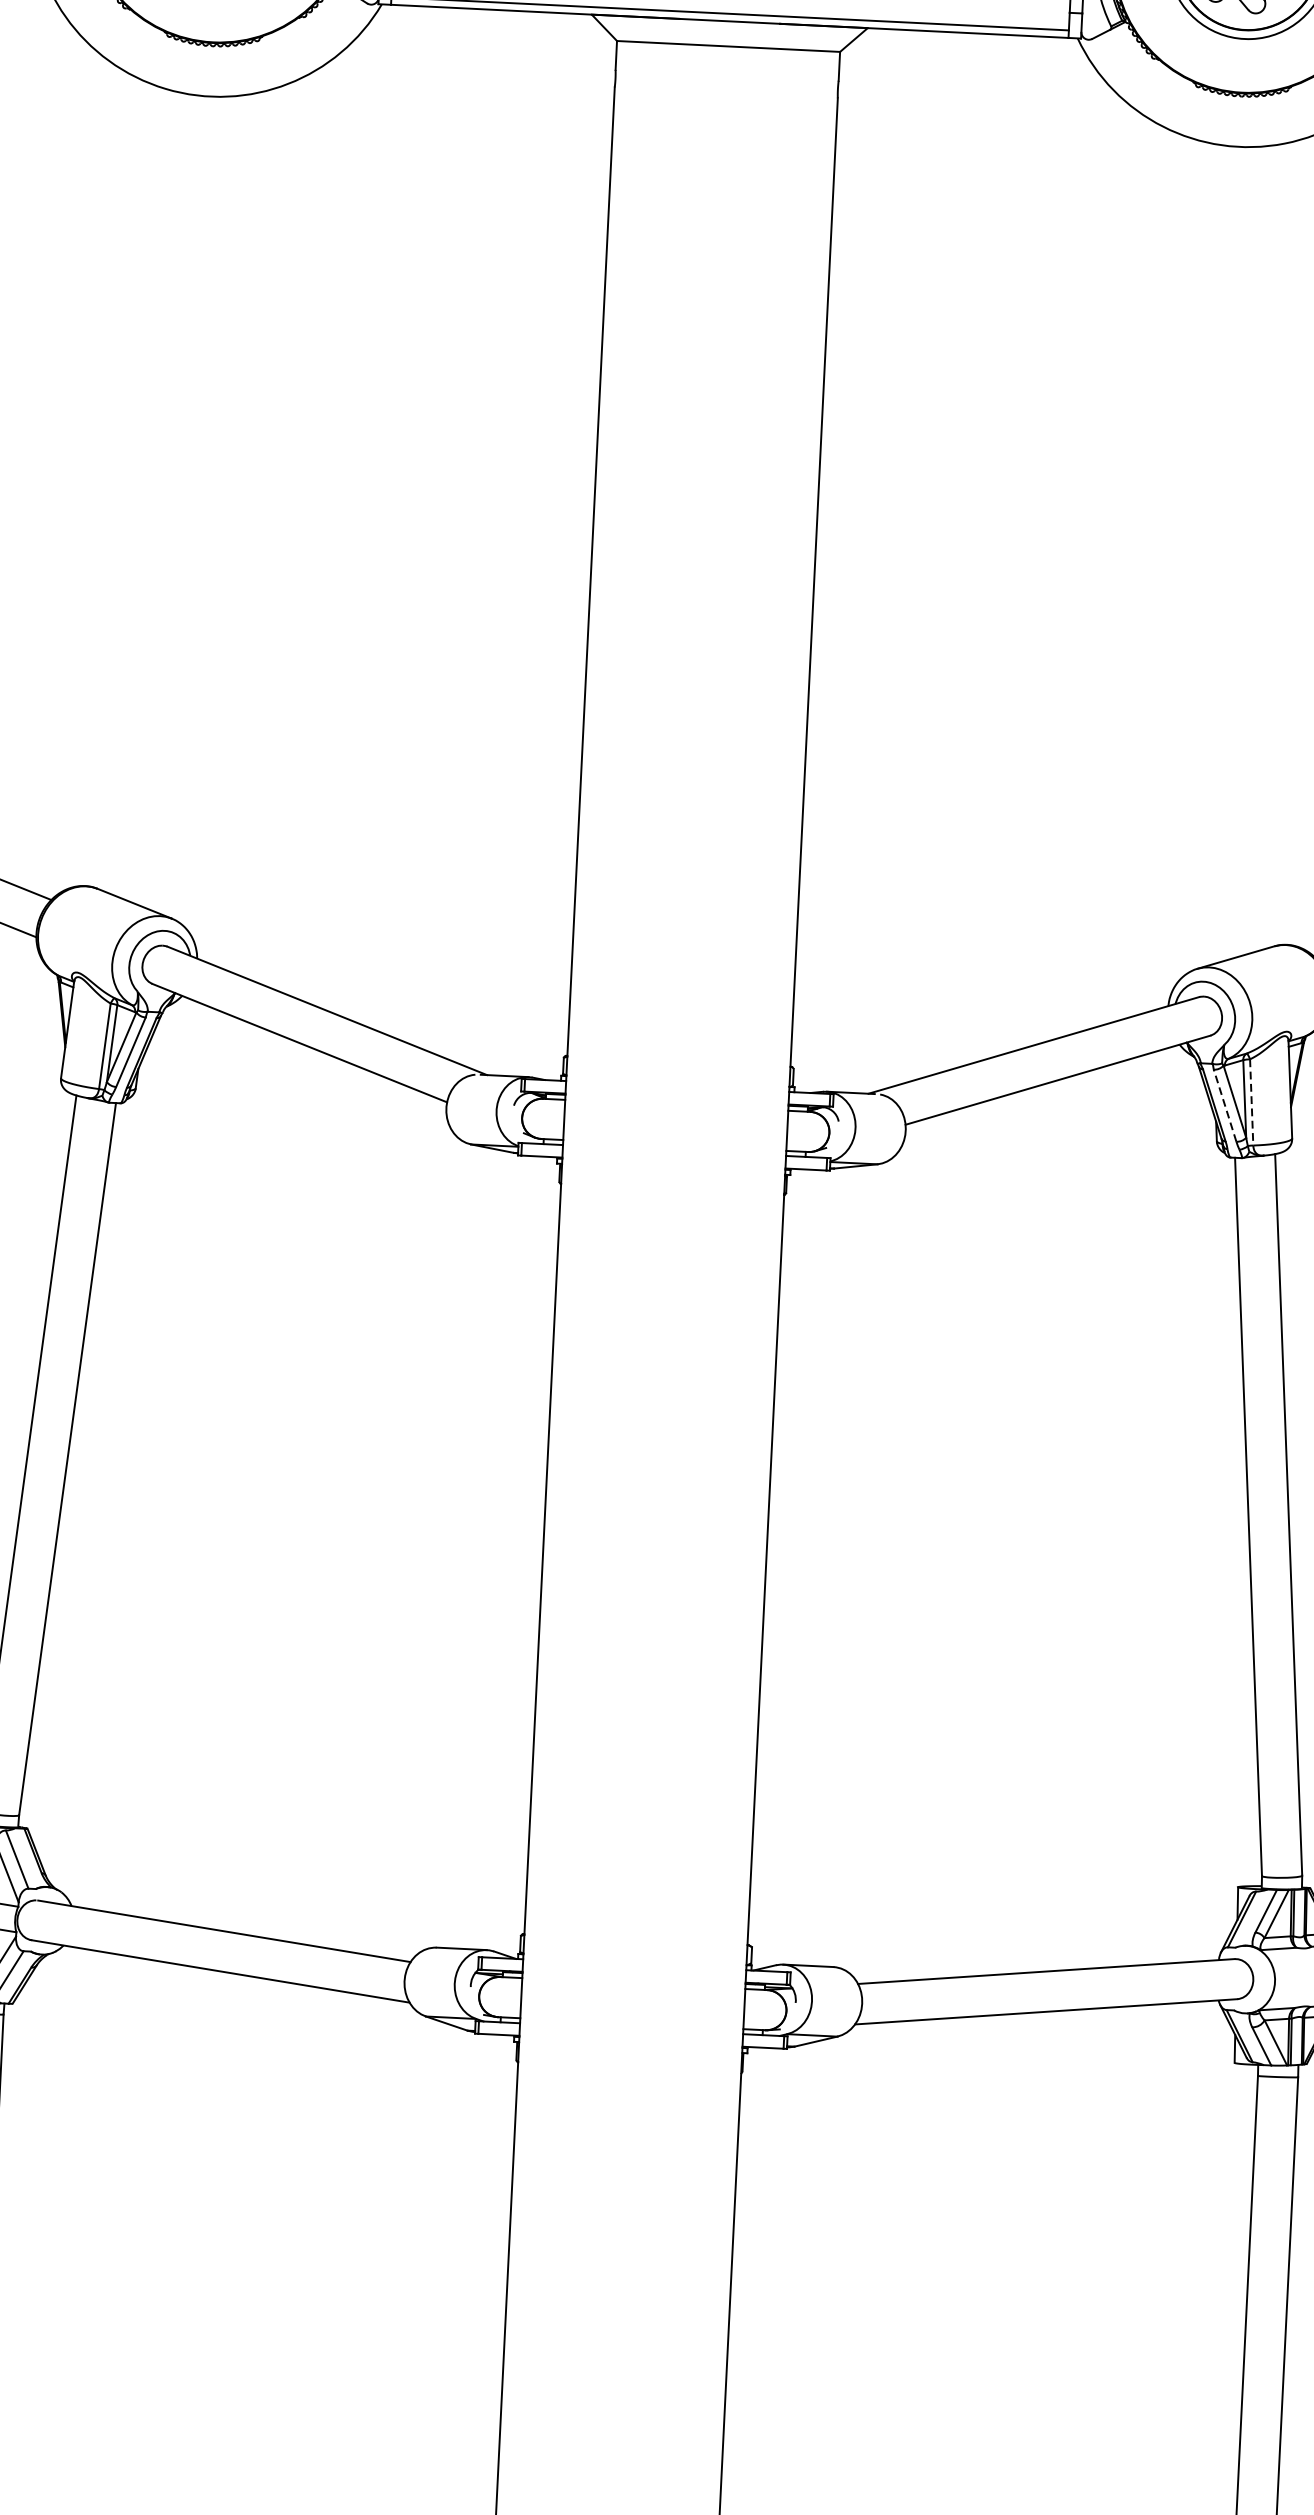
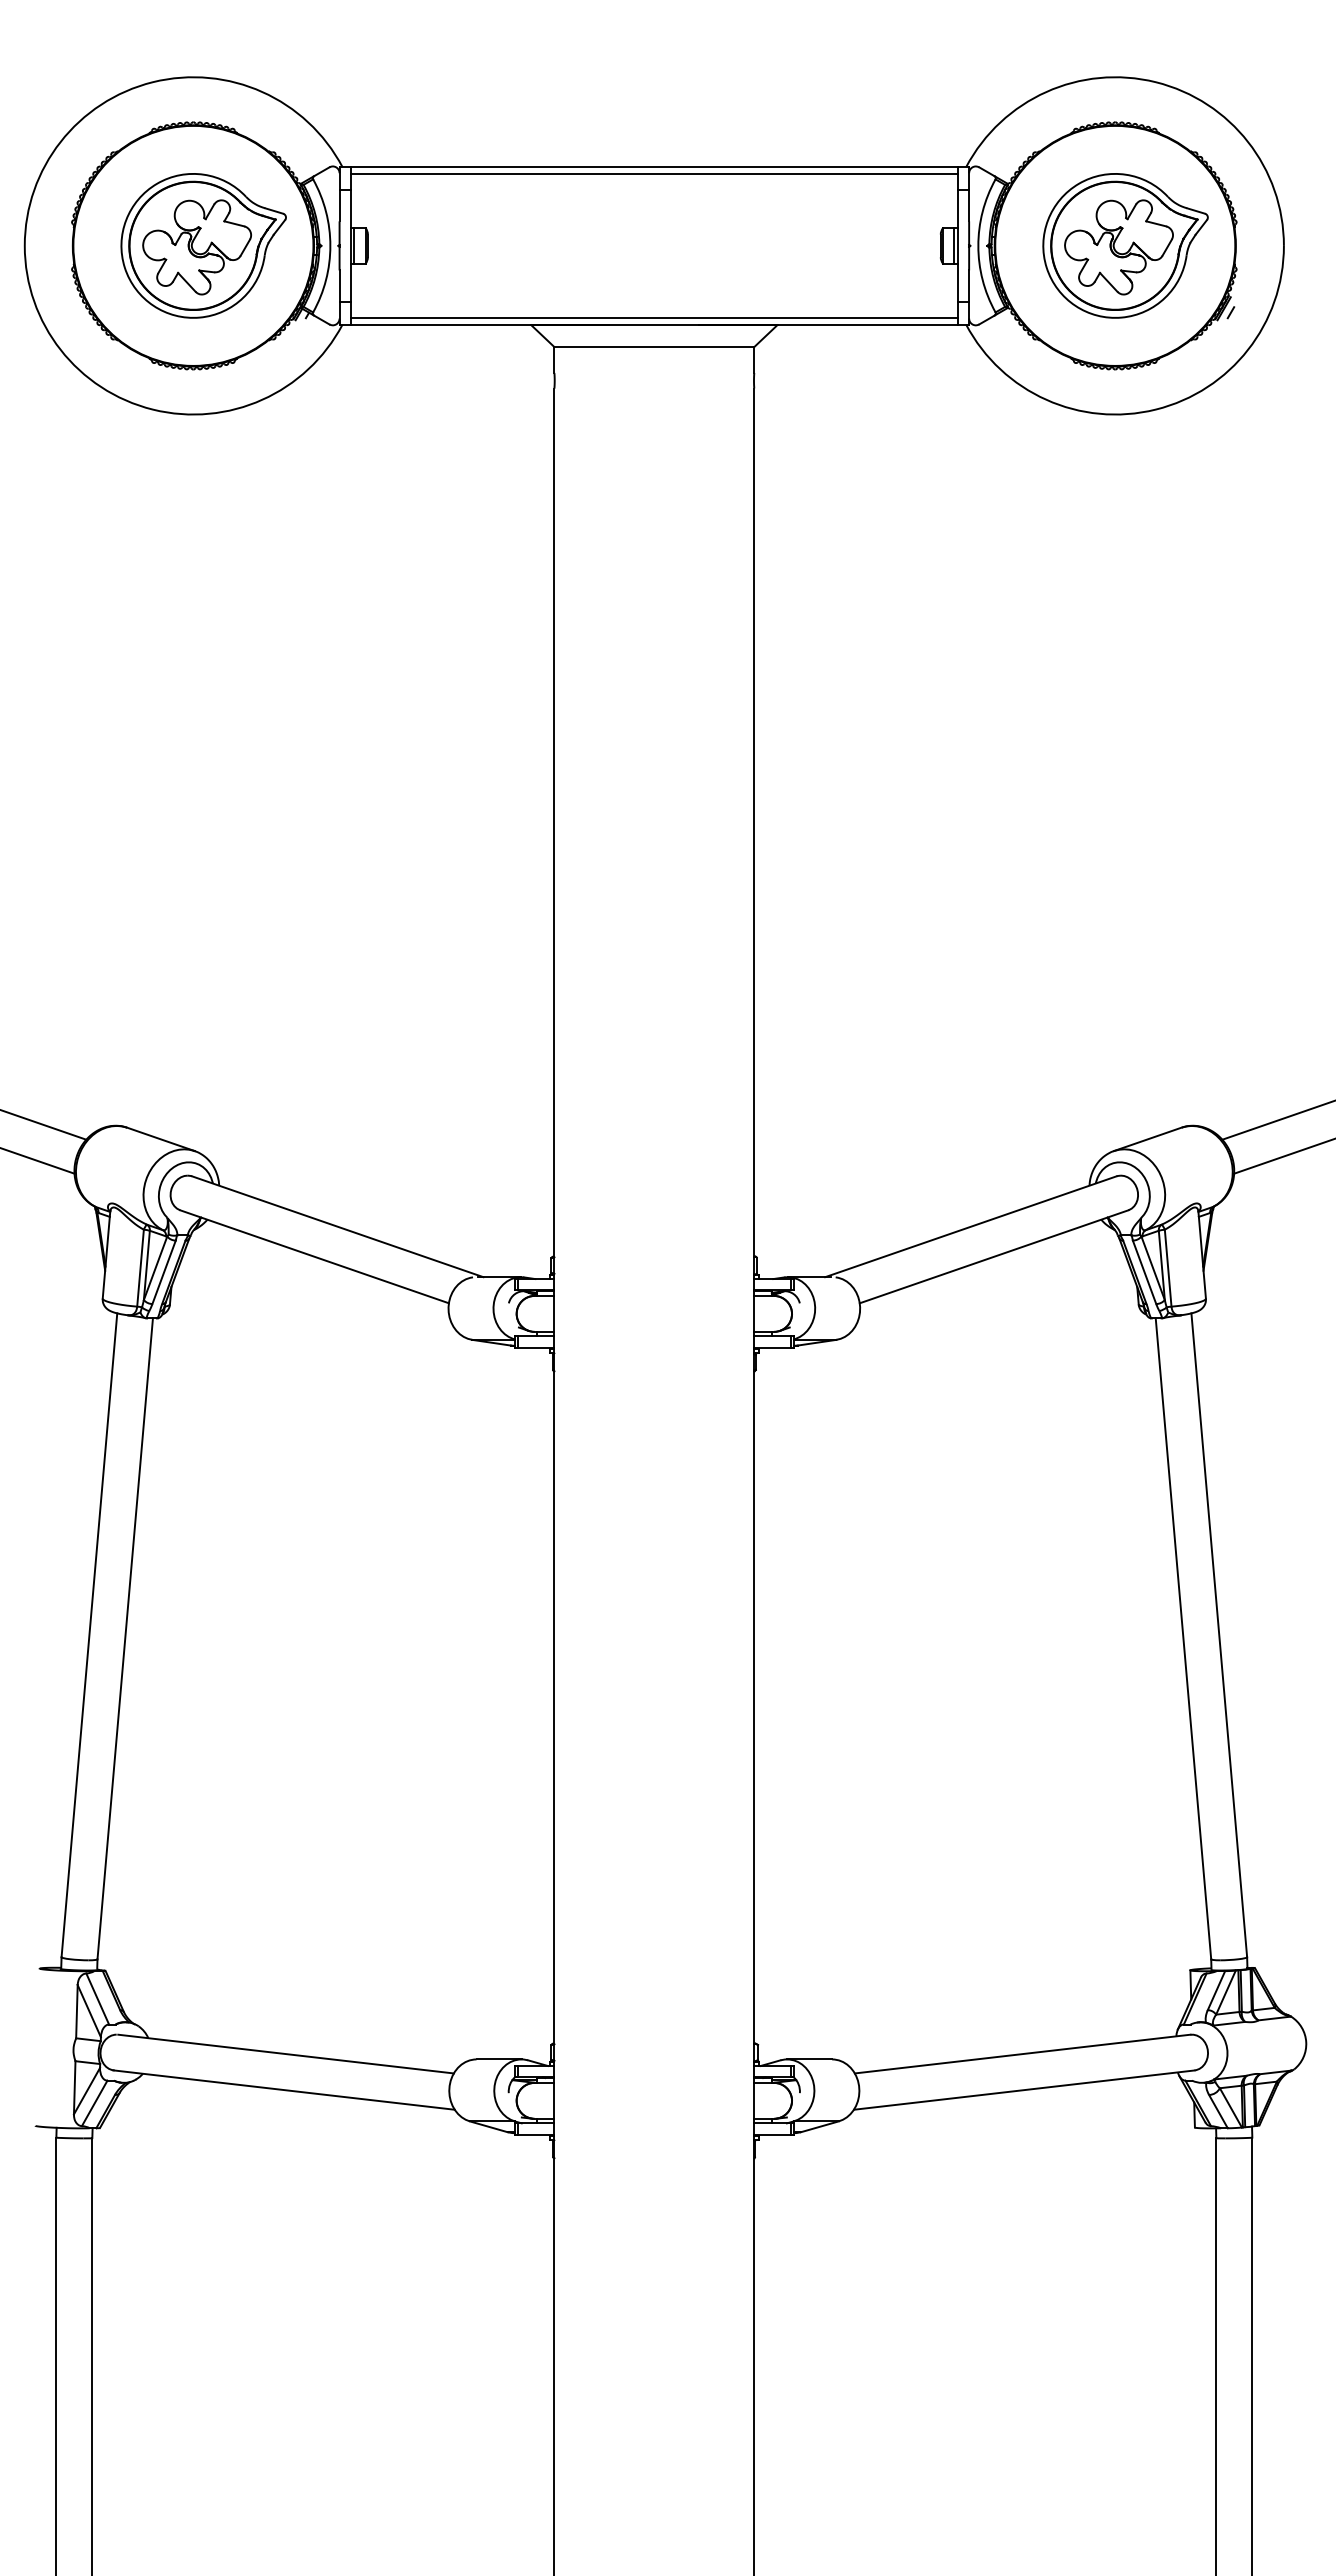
line: (1252, 1102) -> (1168, 1268), dashed -> solid
line: (1225, 1105) -> (1144, 1272), dashed -> solid

